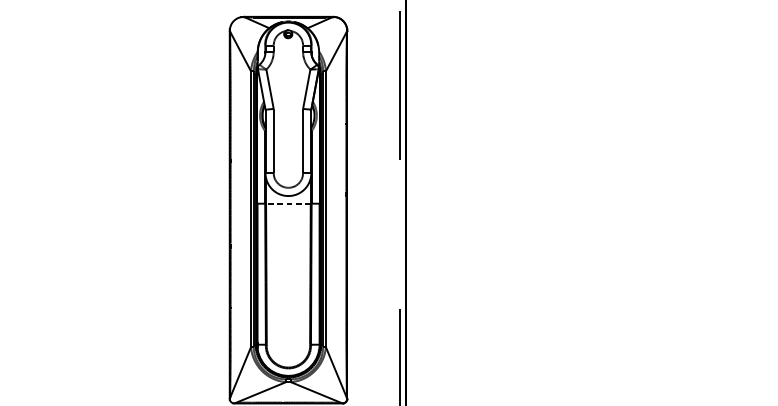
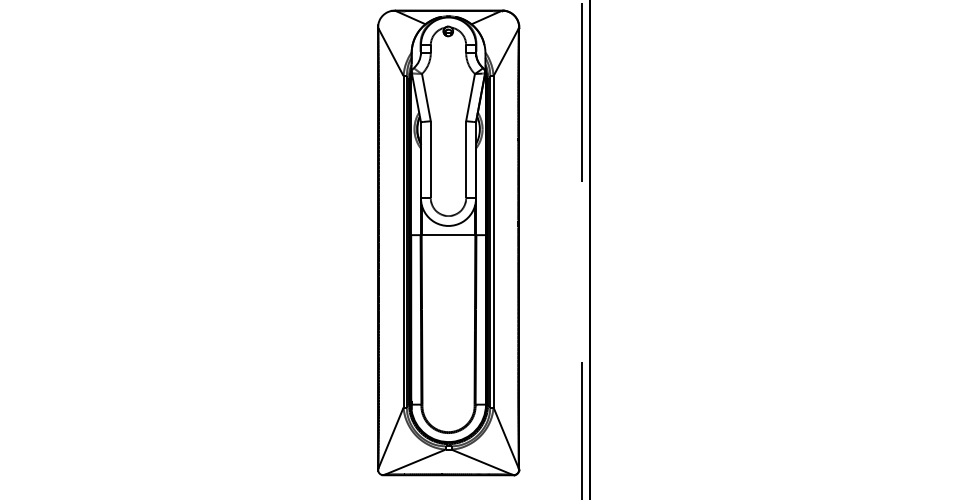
line: (288, 203) -> (448, 235), dashed -> solid

